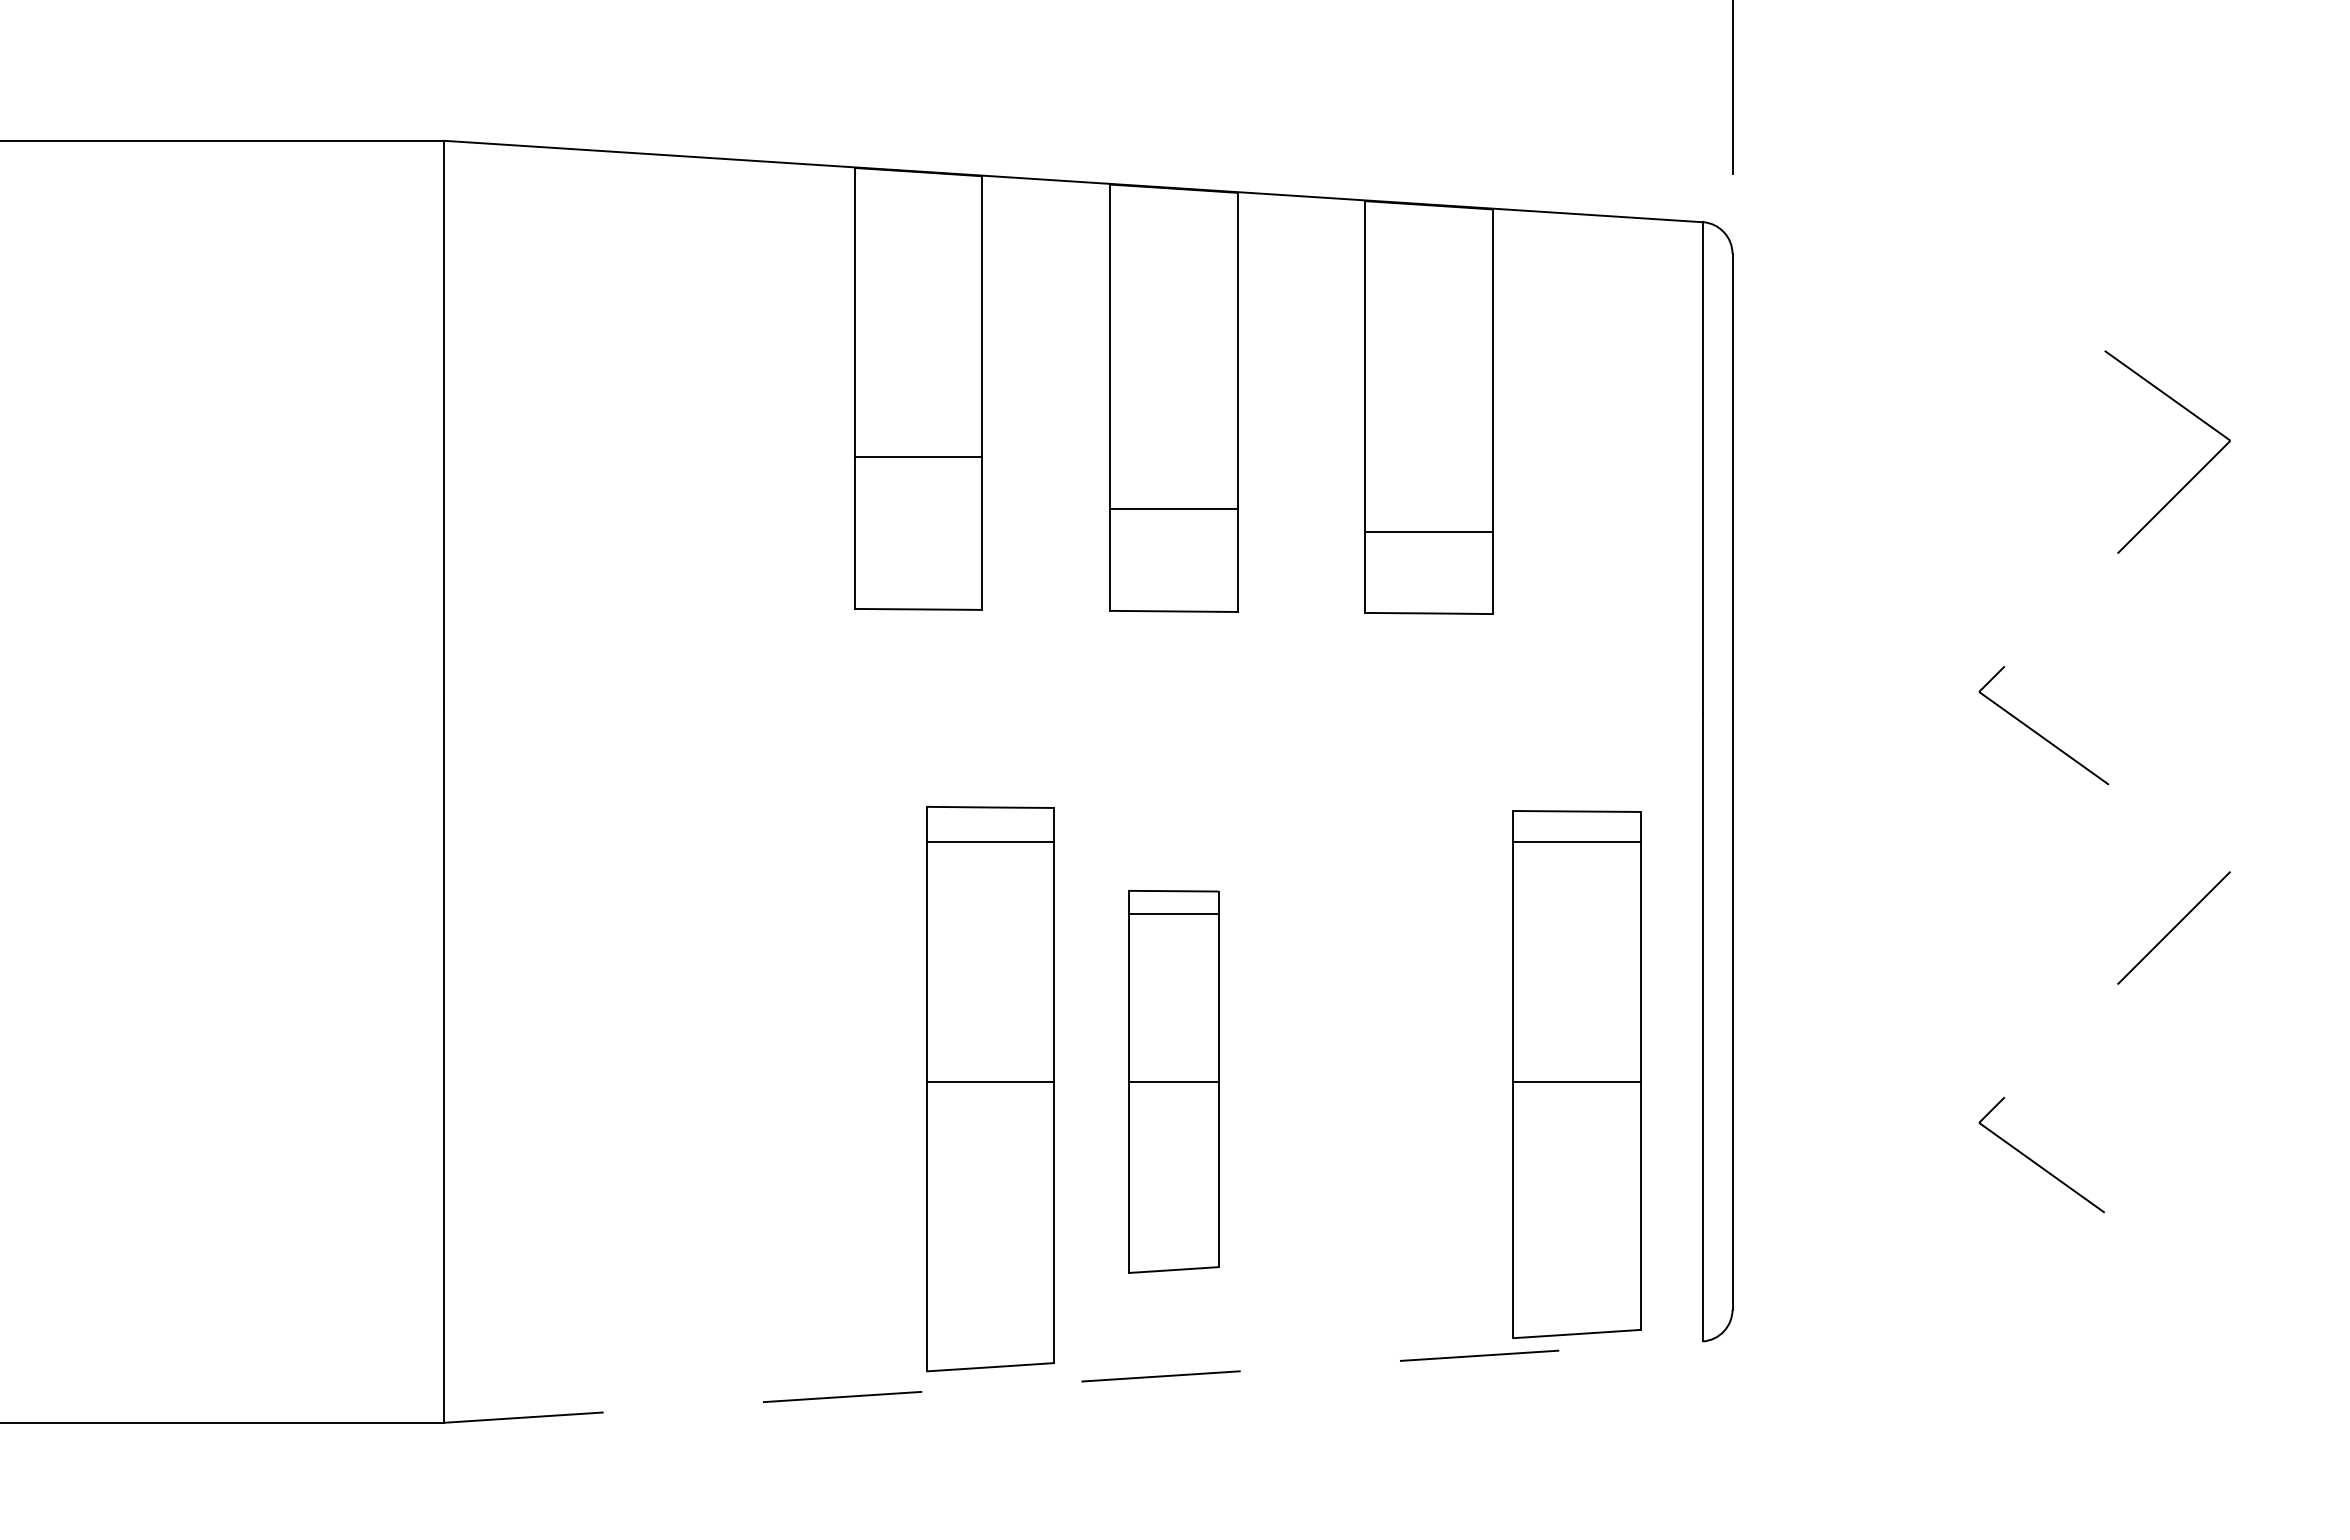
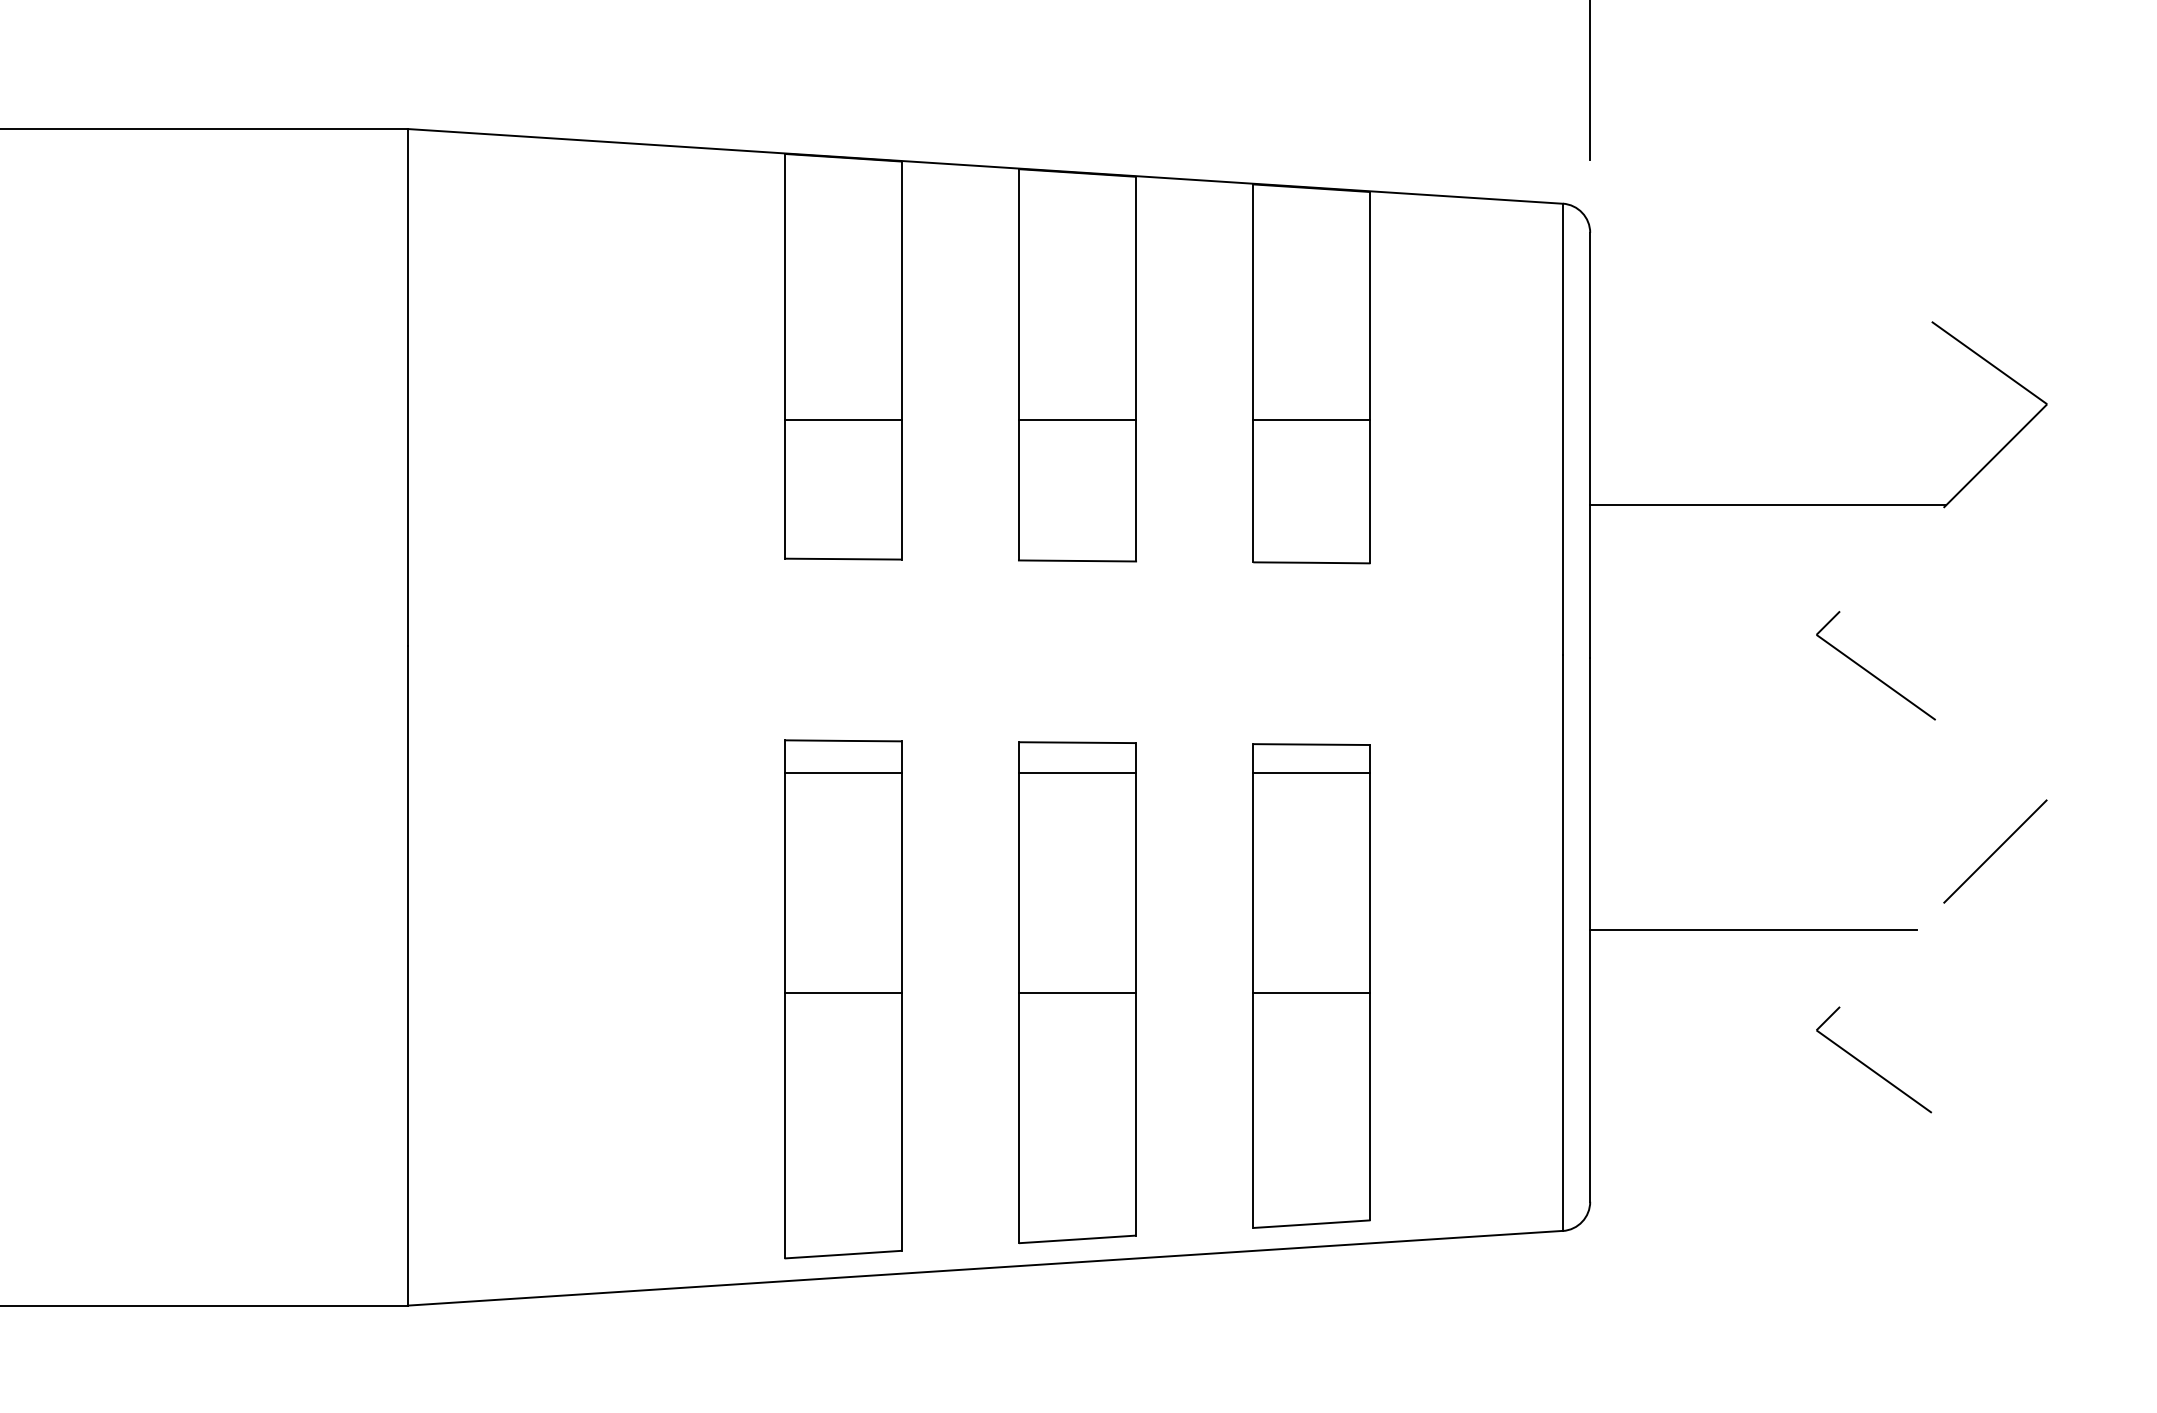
line: (1173, 509) -> (1077, 419), moved
line: (1429, 532) -> (1312, 419), moved
line: (1926, 550) -> (1768, 505), added
line: (1910, 1013) -> (1753, 929), added
part: (1576, 1074) -> (1311, 985), moved
part: (1173, 1081) -> (1077, 992), size x1.43
part: (990, 1089) -> (843, 999), moved
line: (1074, 1382) -> (986, 1268), dashed -> solid

